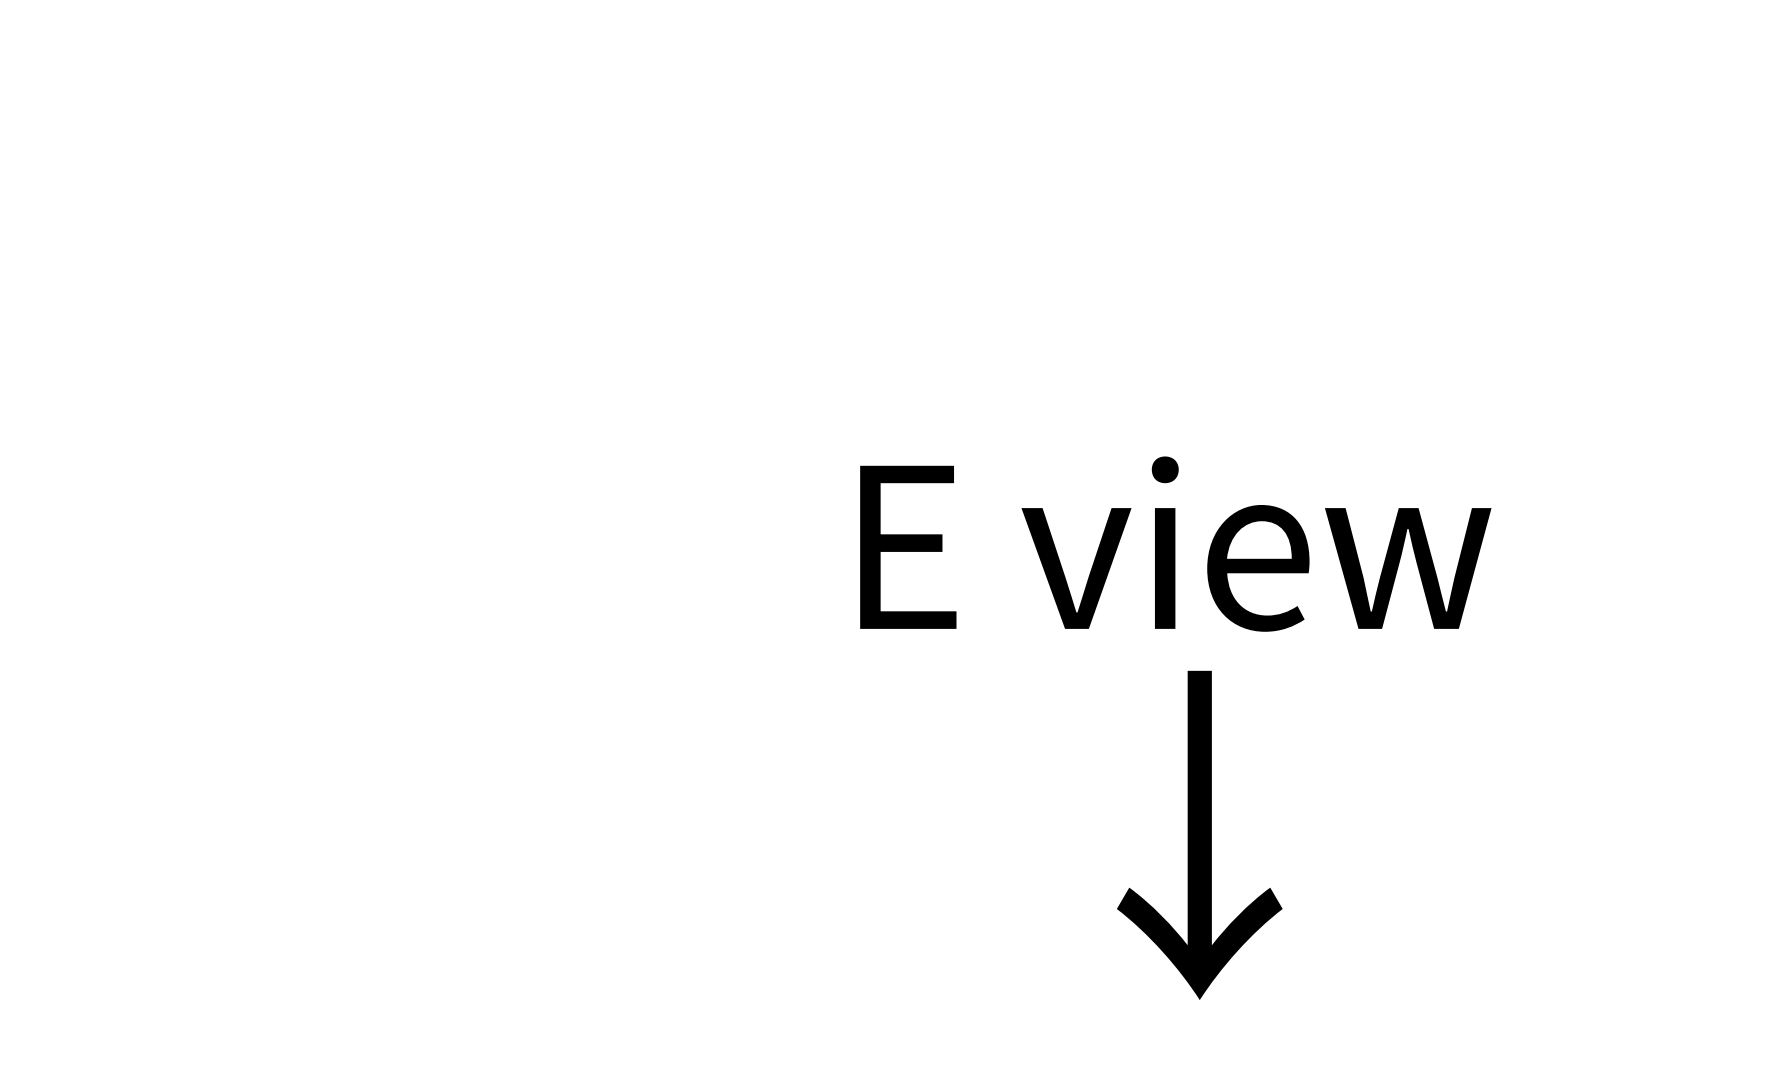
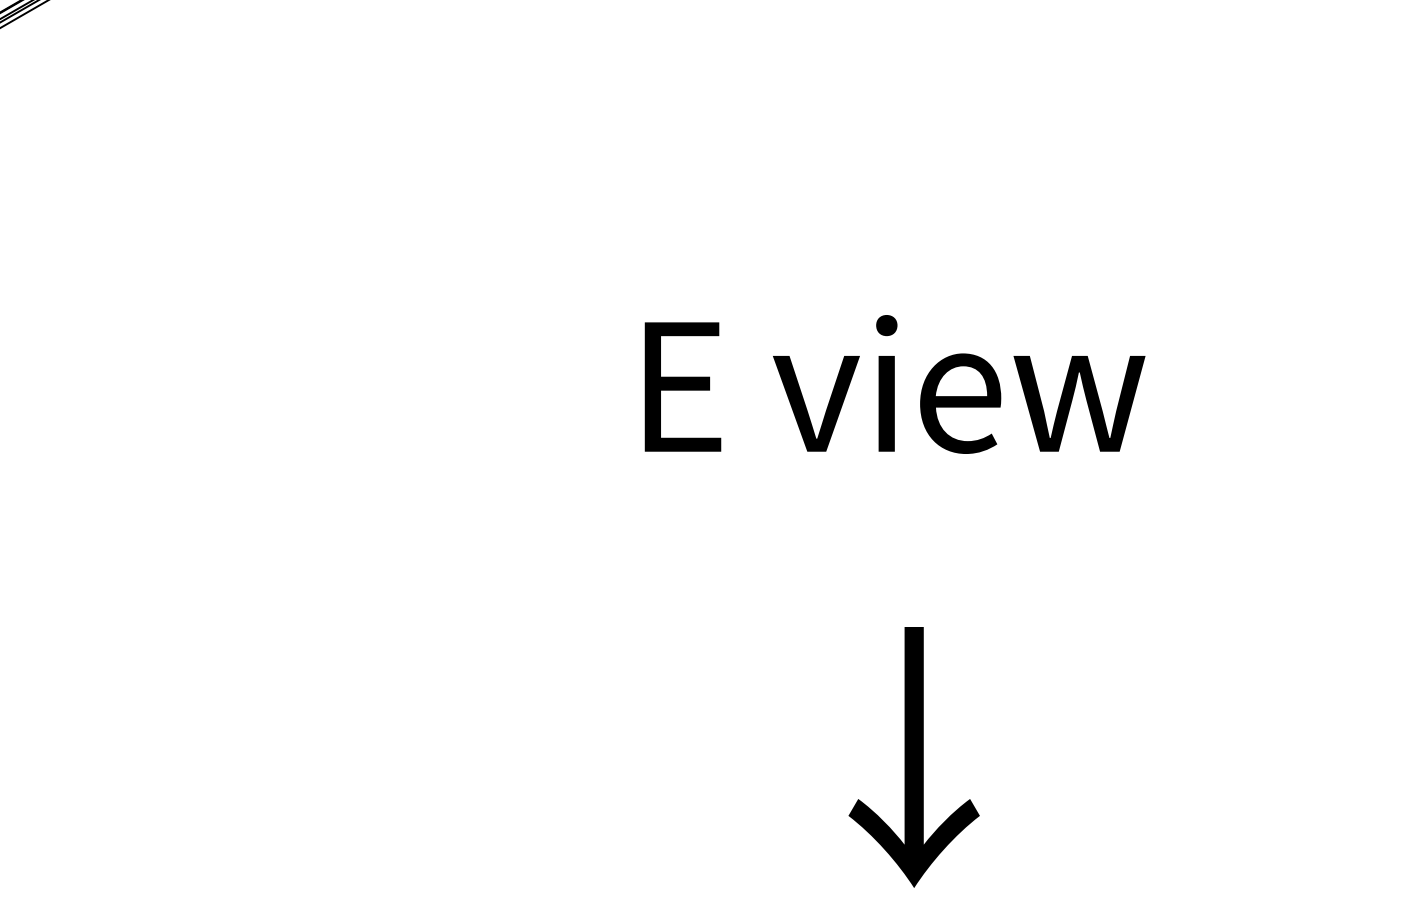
text: (1174, 544) -> (894, 384), moved

